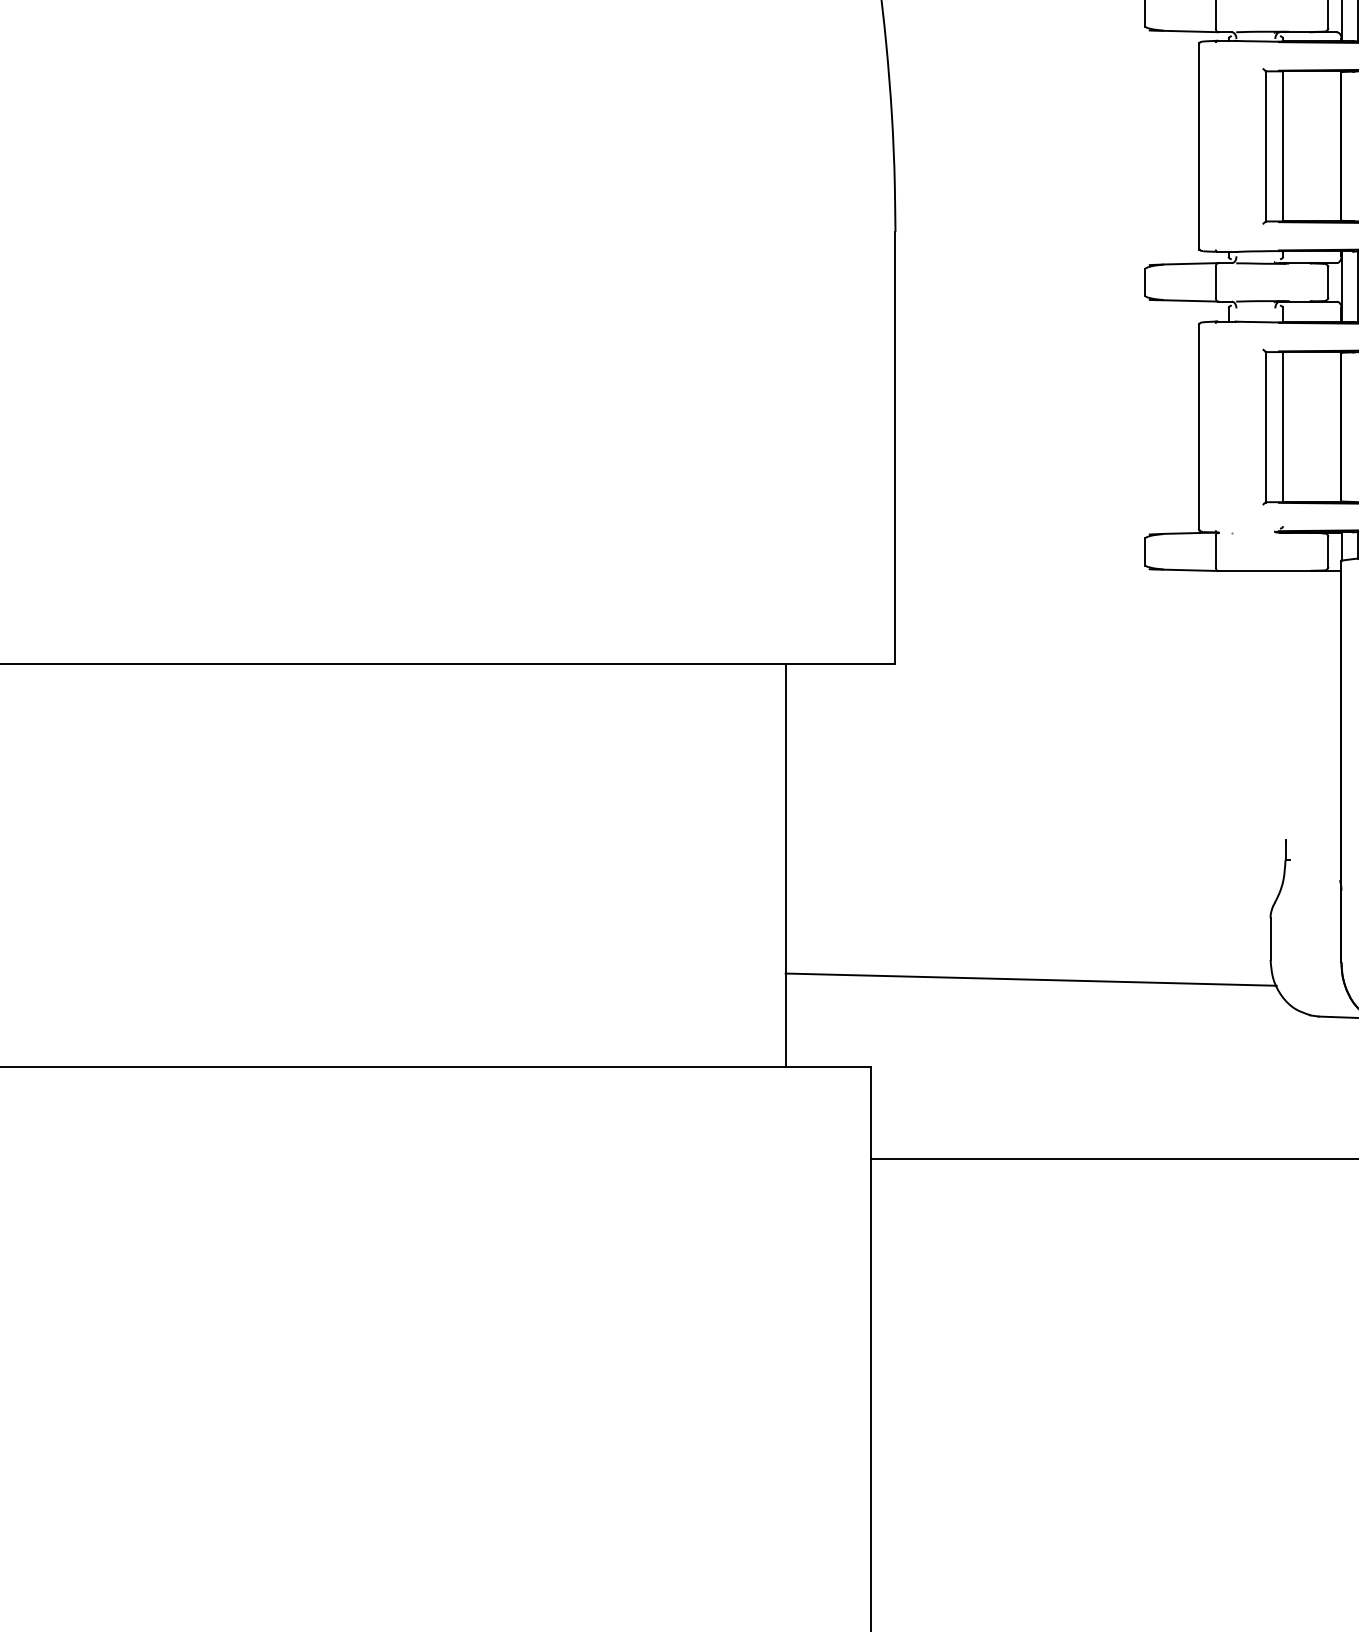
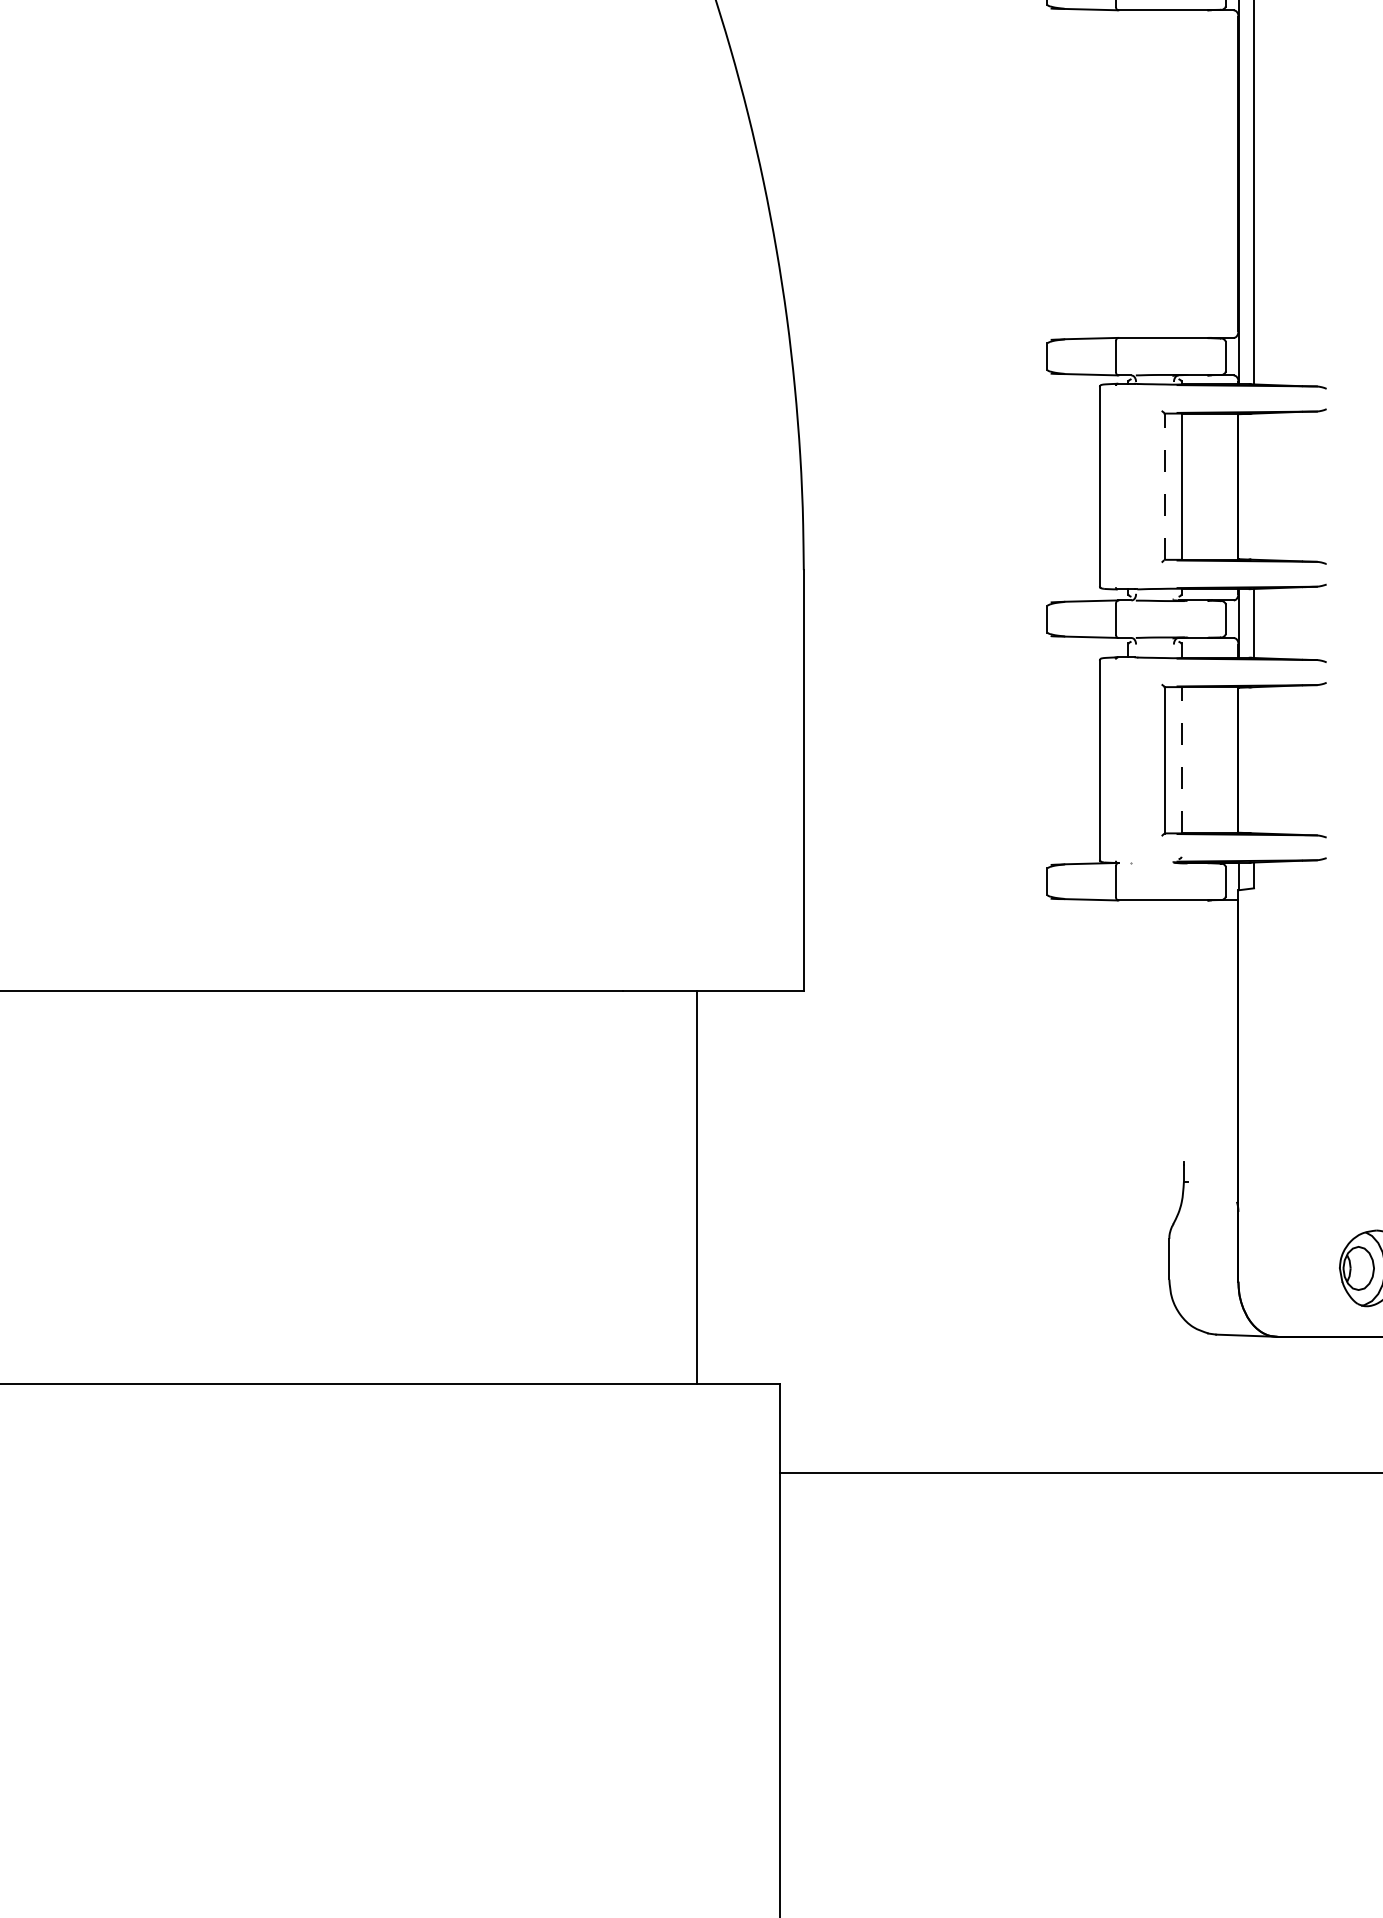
line: (1265, 146) -> (1164, 486), solid -> dashed
line: (1283, 426) -> (1181, 759), solid -> dashed
line: (1030, 979) -> (935, 1298), removed

